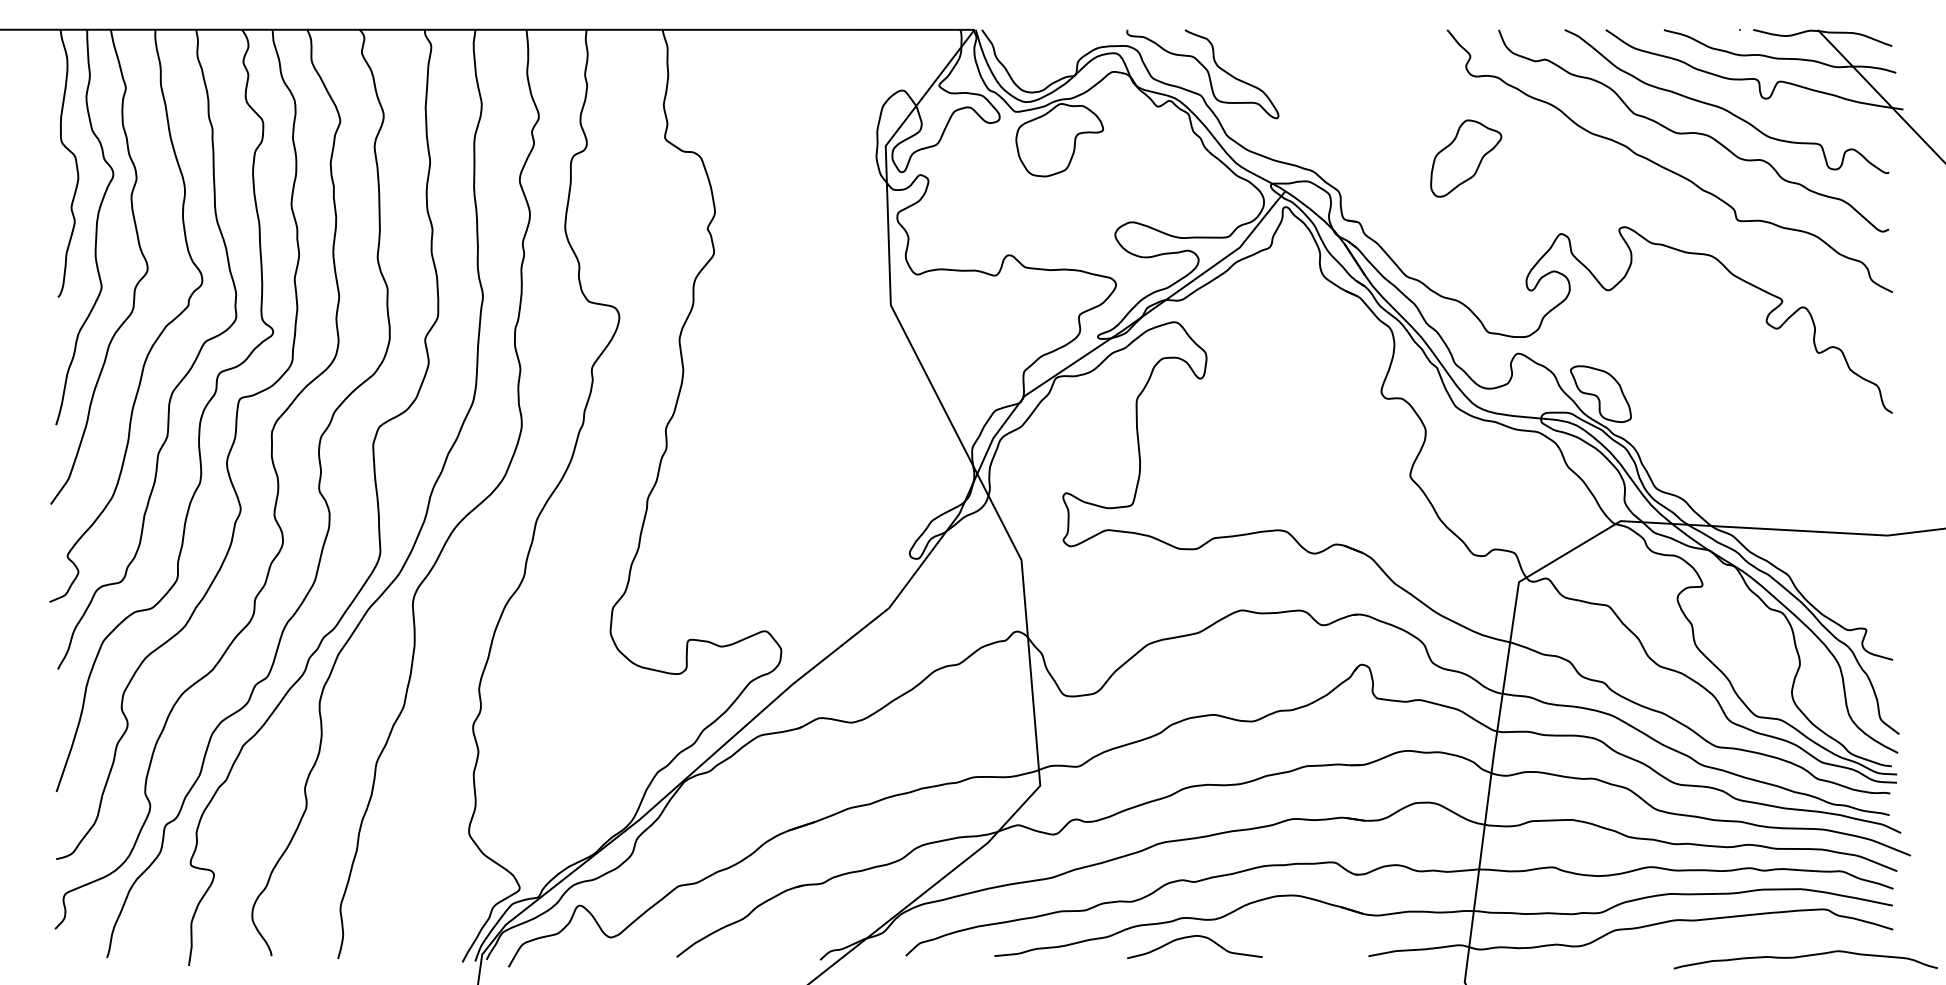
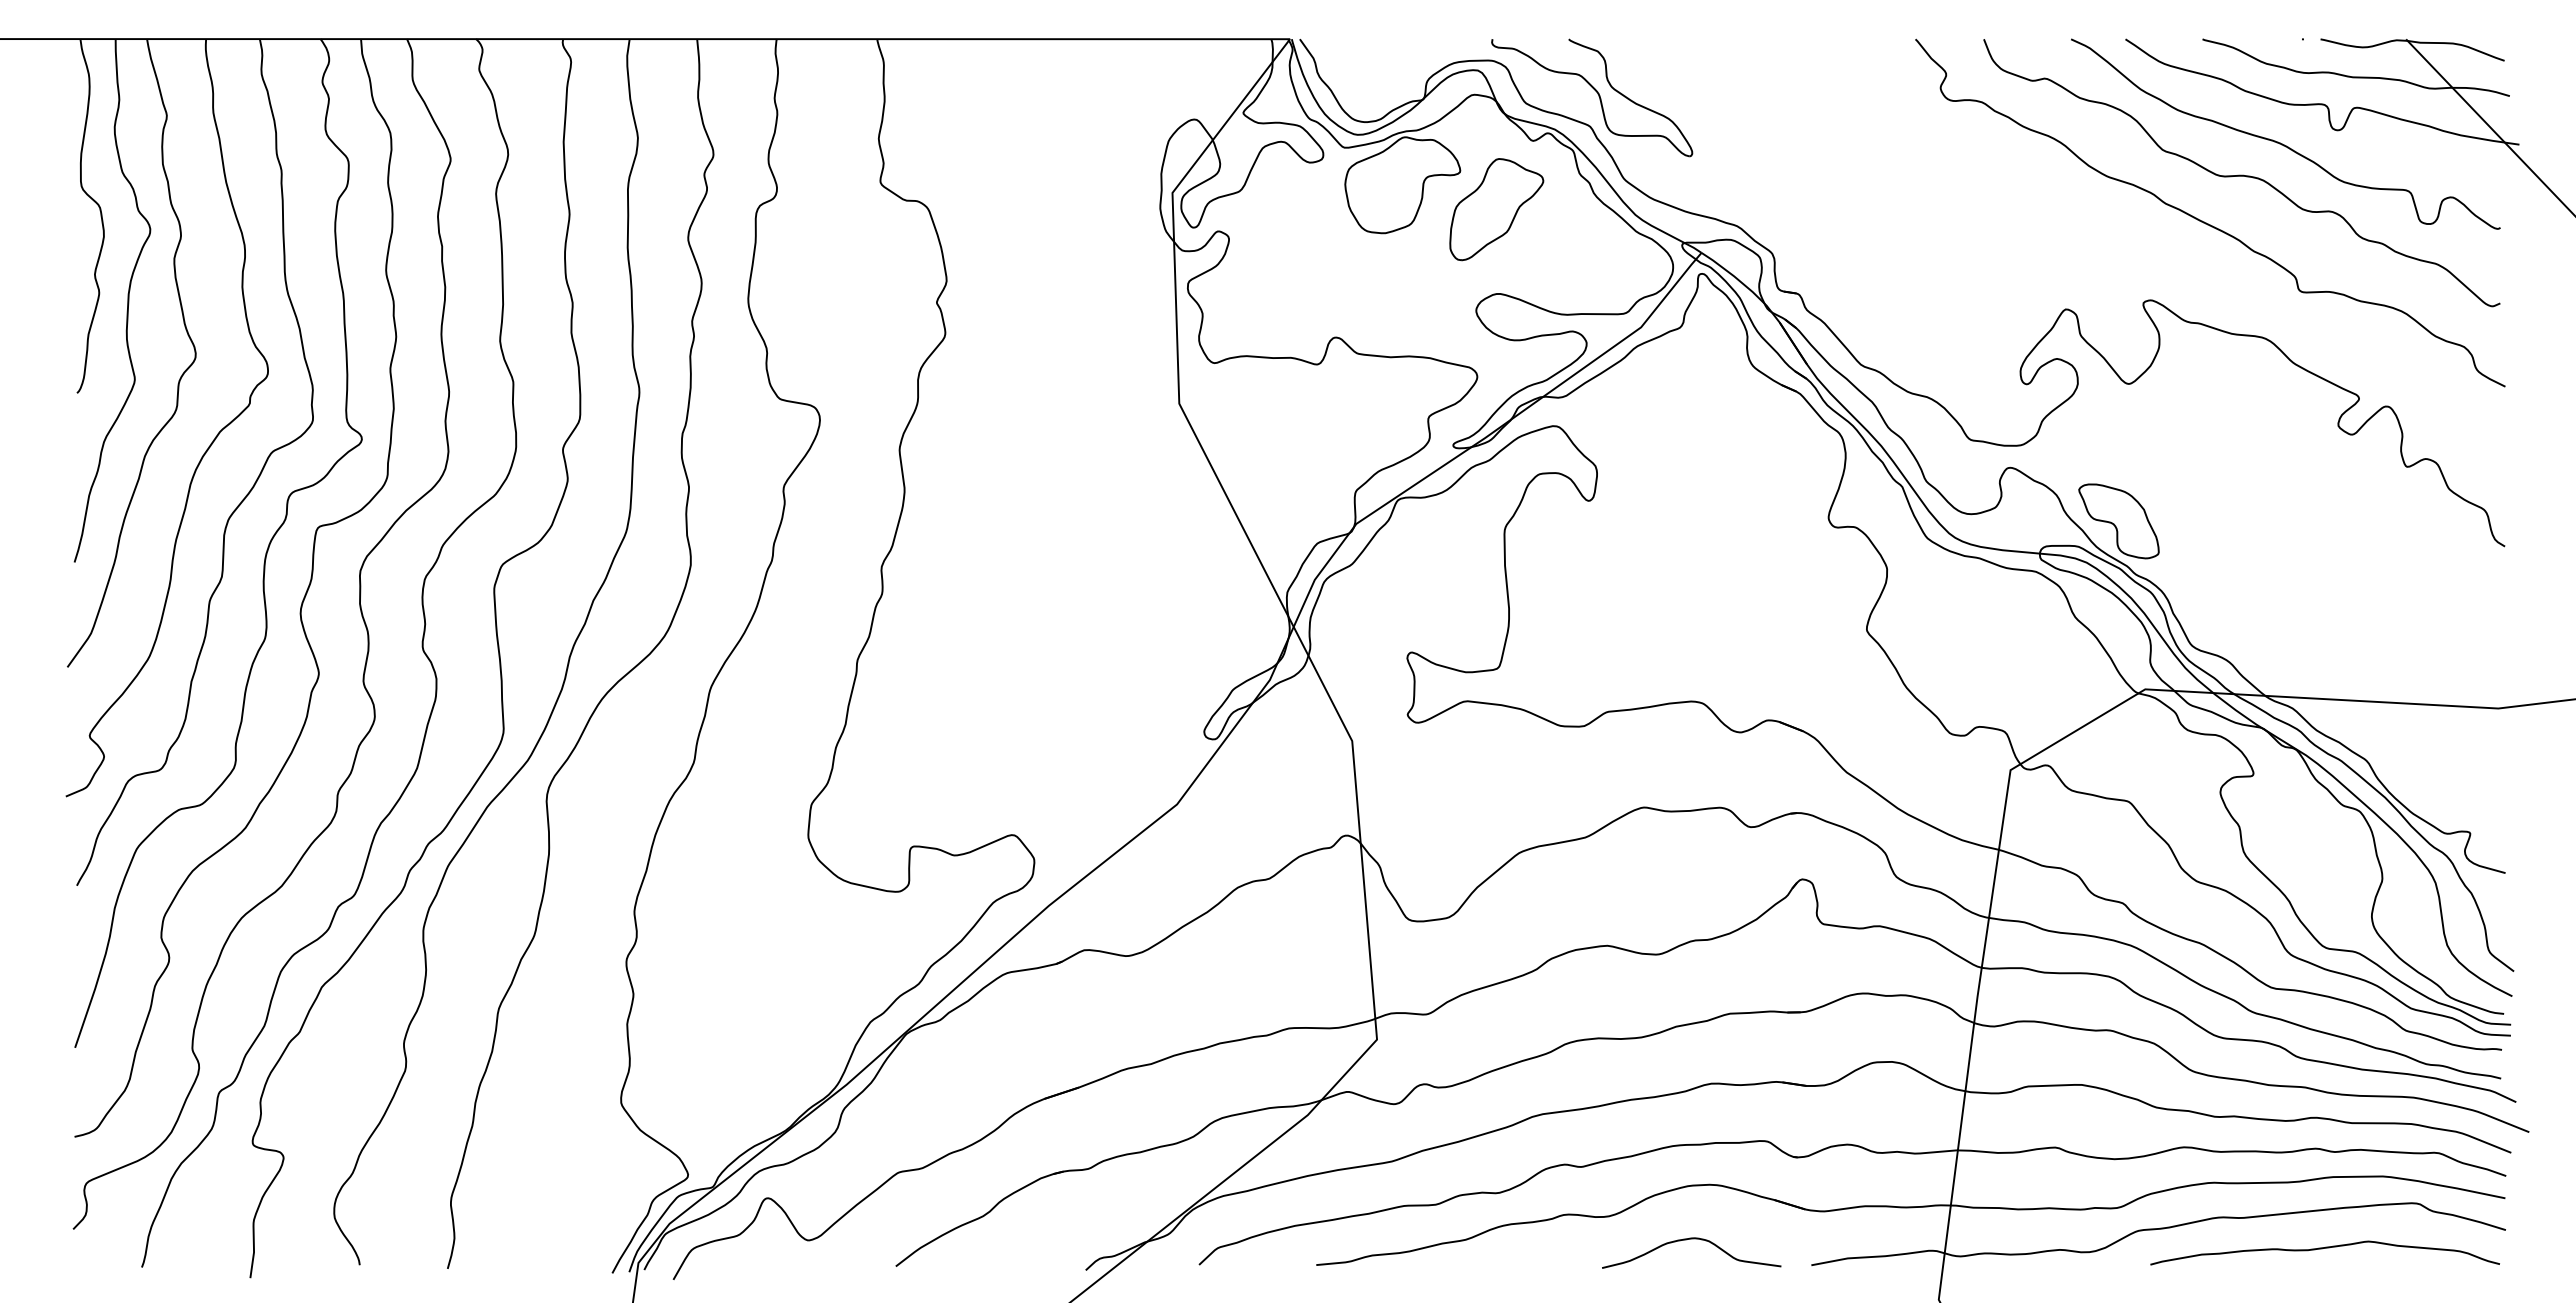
part: (1466, 158) -> (1496, 209), moved
curve: (1194, 936) -> (1691, 1239), moved
curve: (1803, 957) -> (2322, 1249), moved

